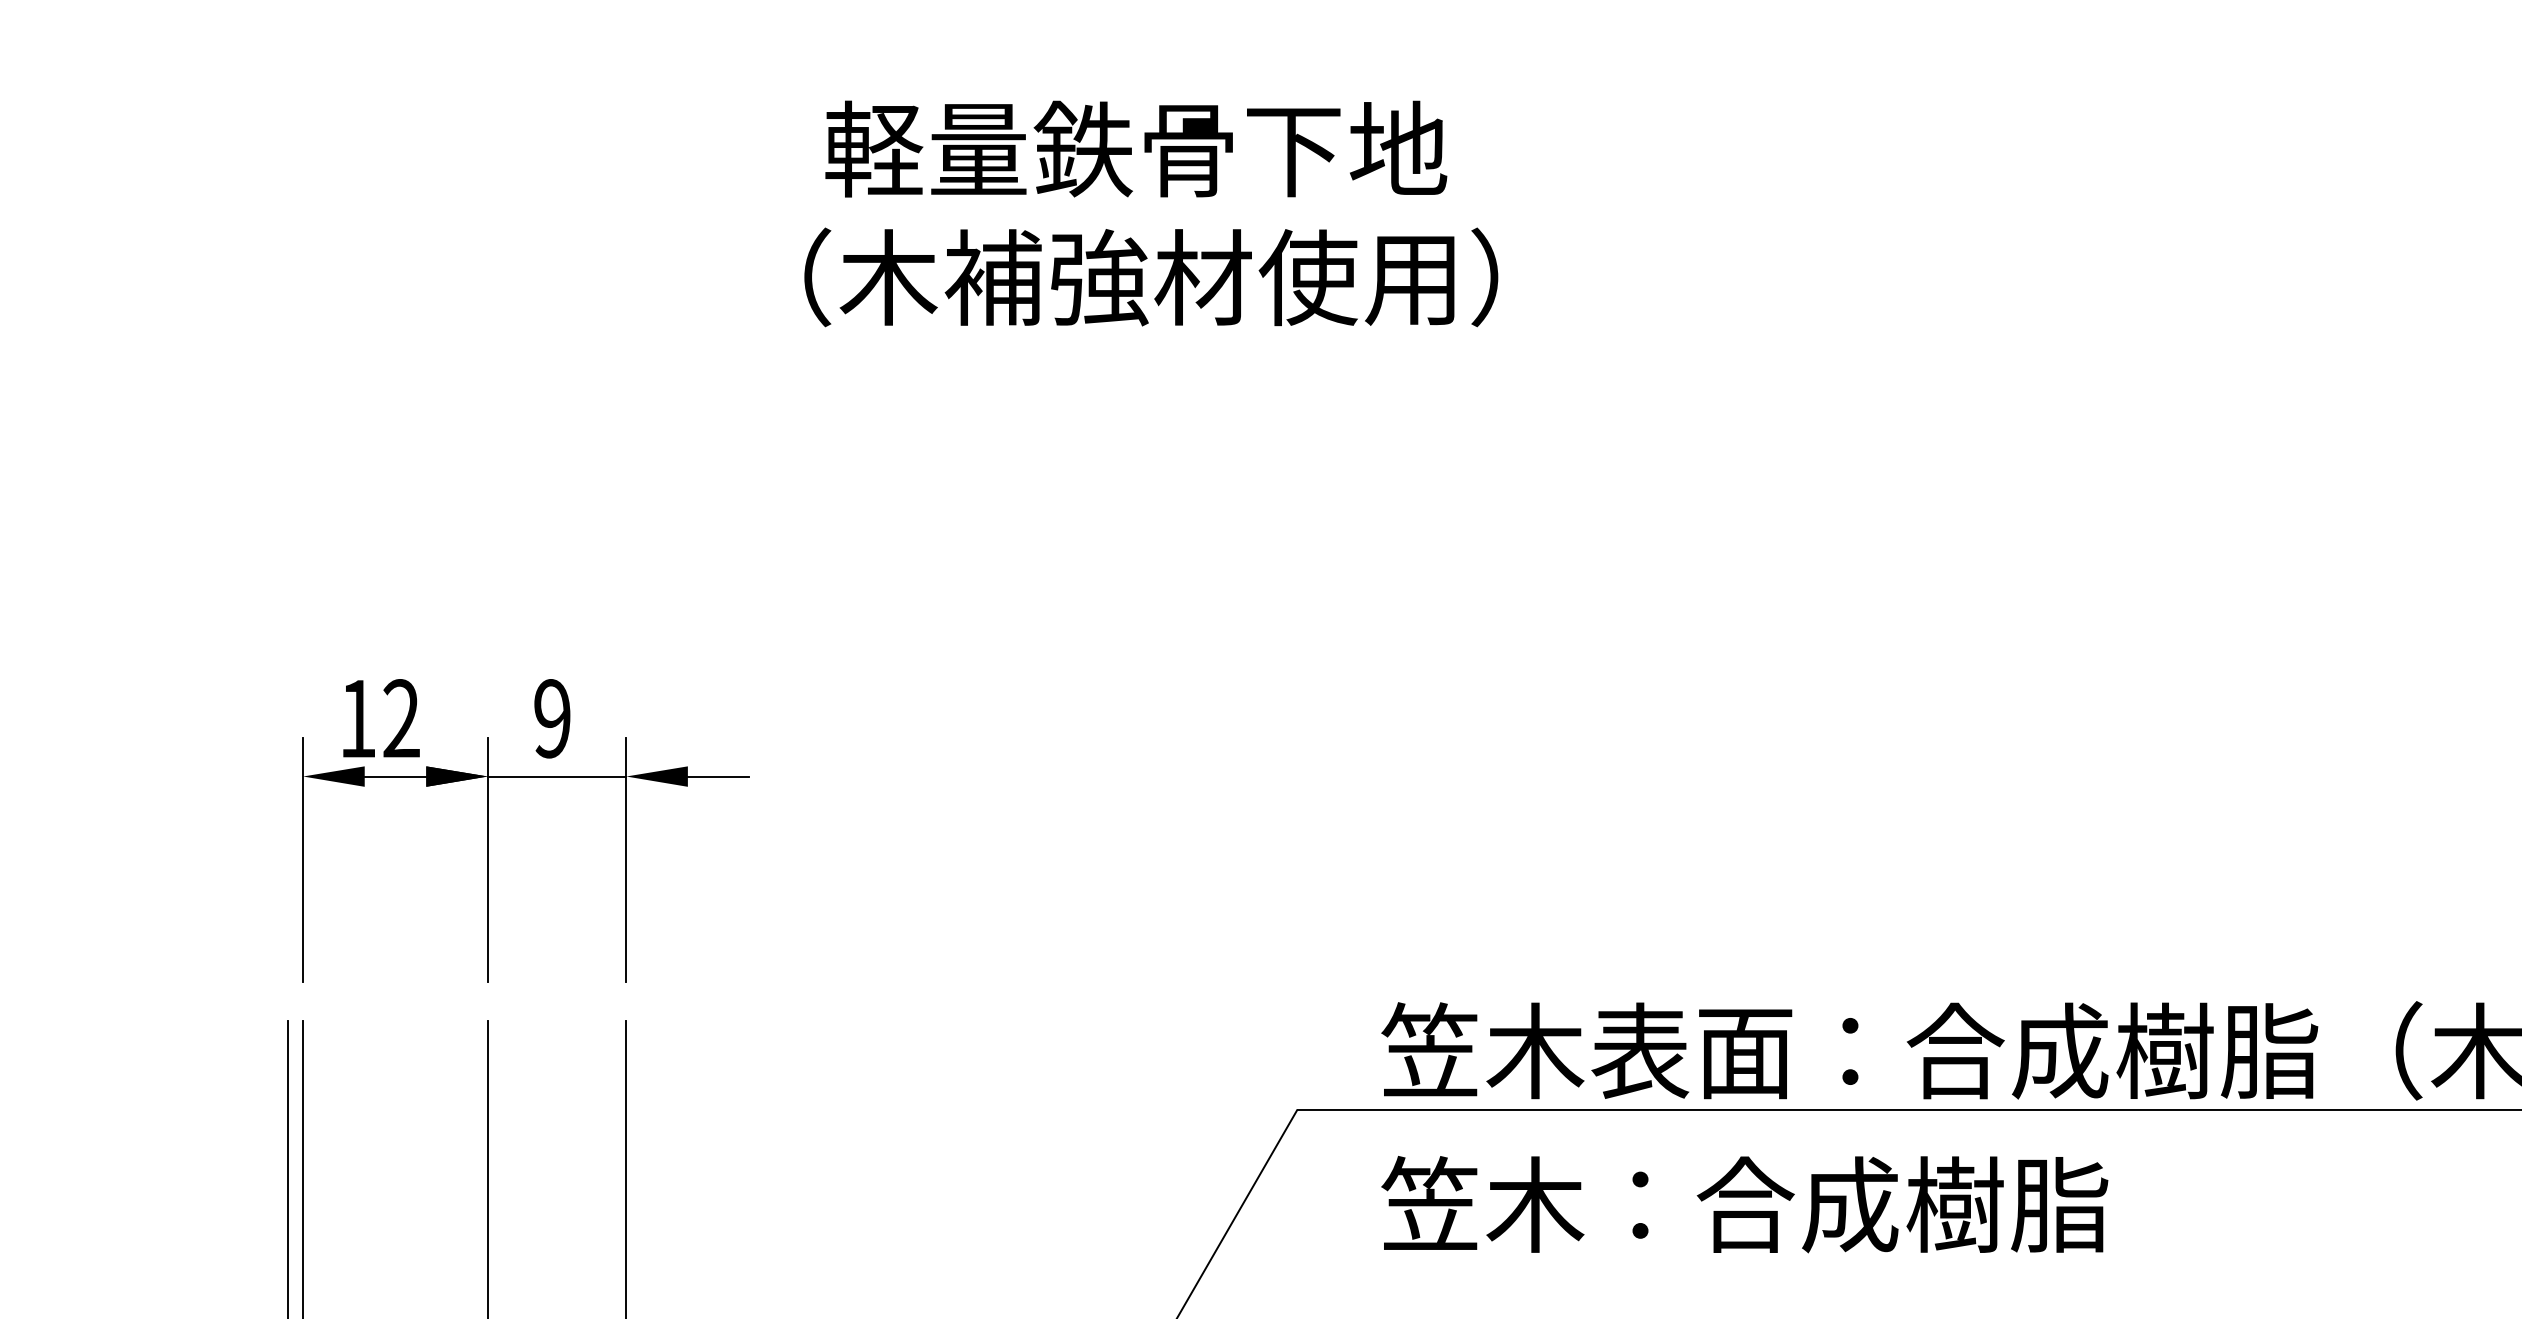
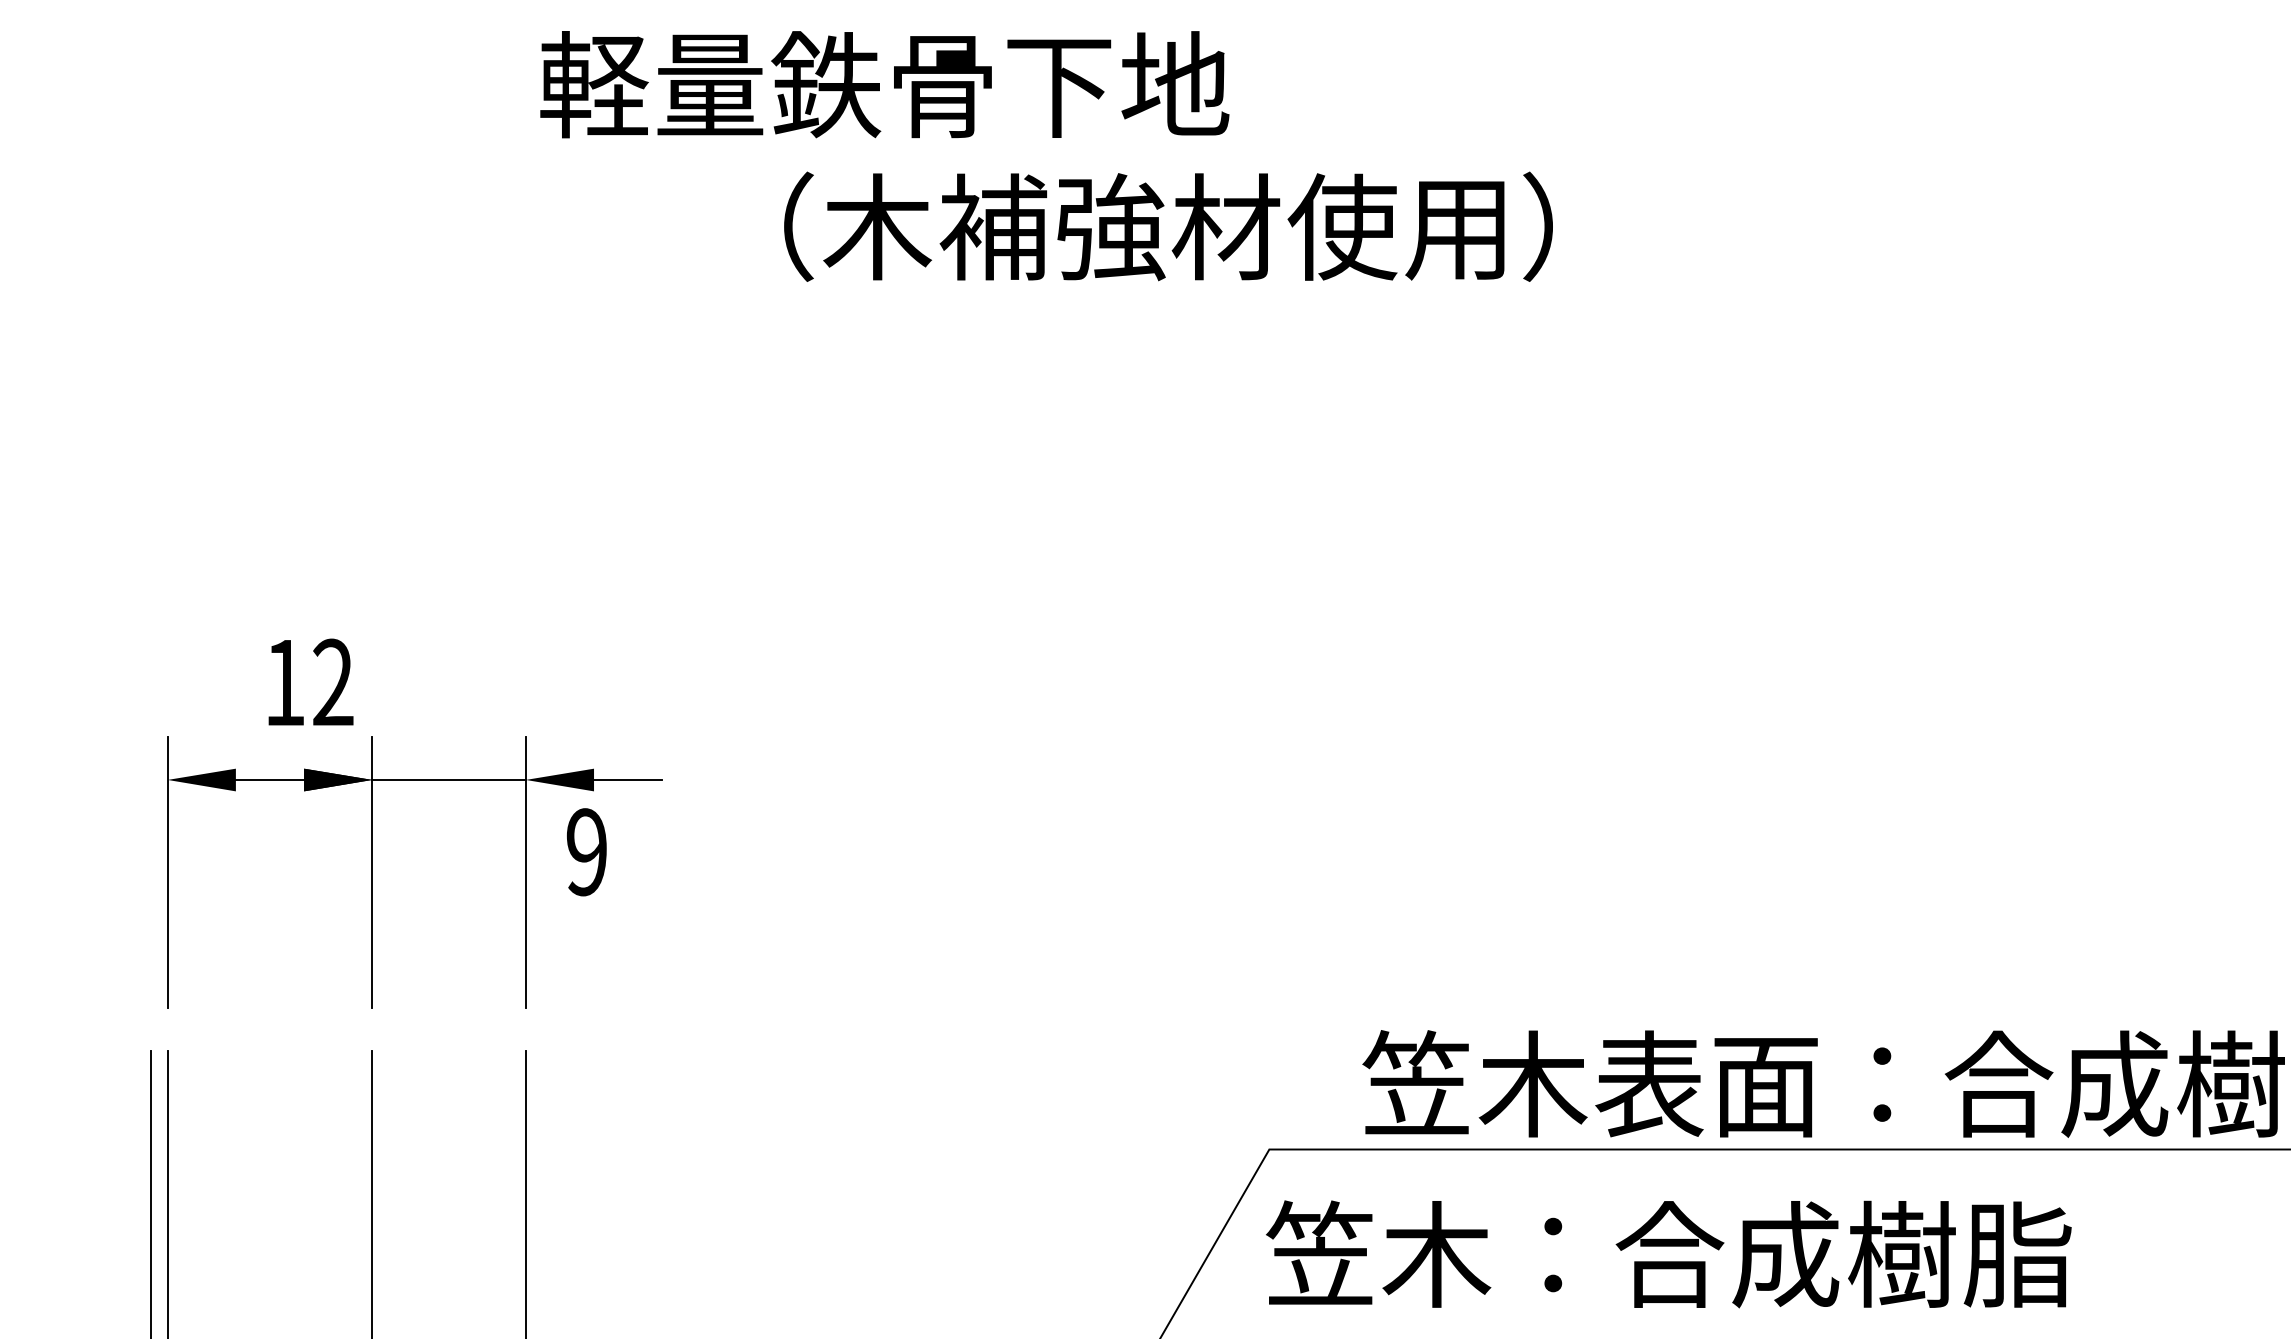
text: (1136, 148) -> (885, 83), moved
text: (1151, 277) -> (1168, 226), moved
text: (381, 718) -> (311, 682), moved
text: (552, 718) -> (586, 851), moved
text: (1744, 1204) -> (1668, 1254), moved

